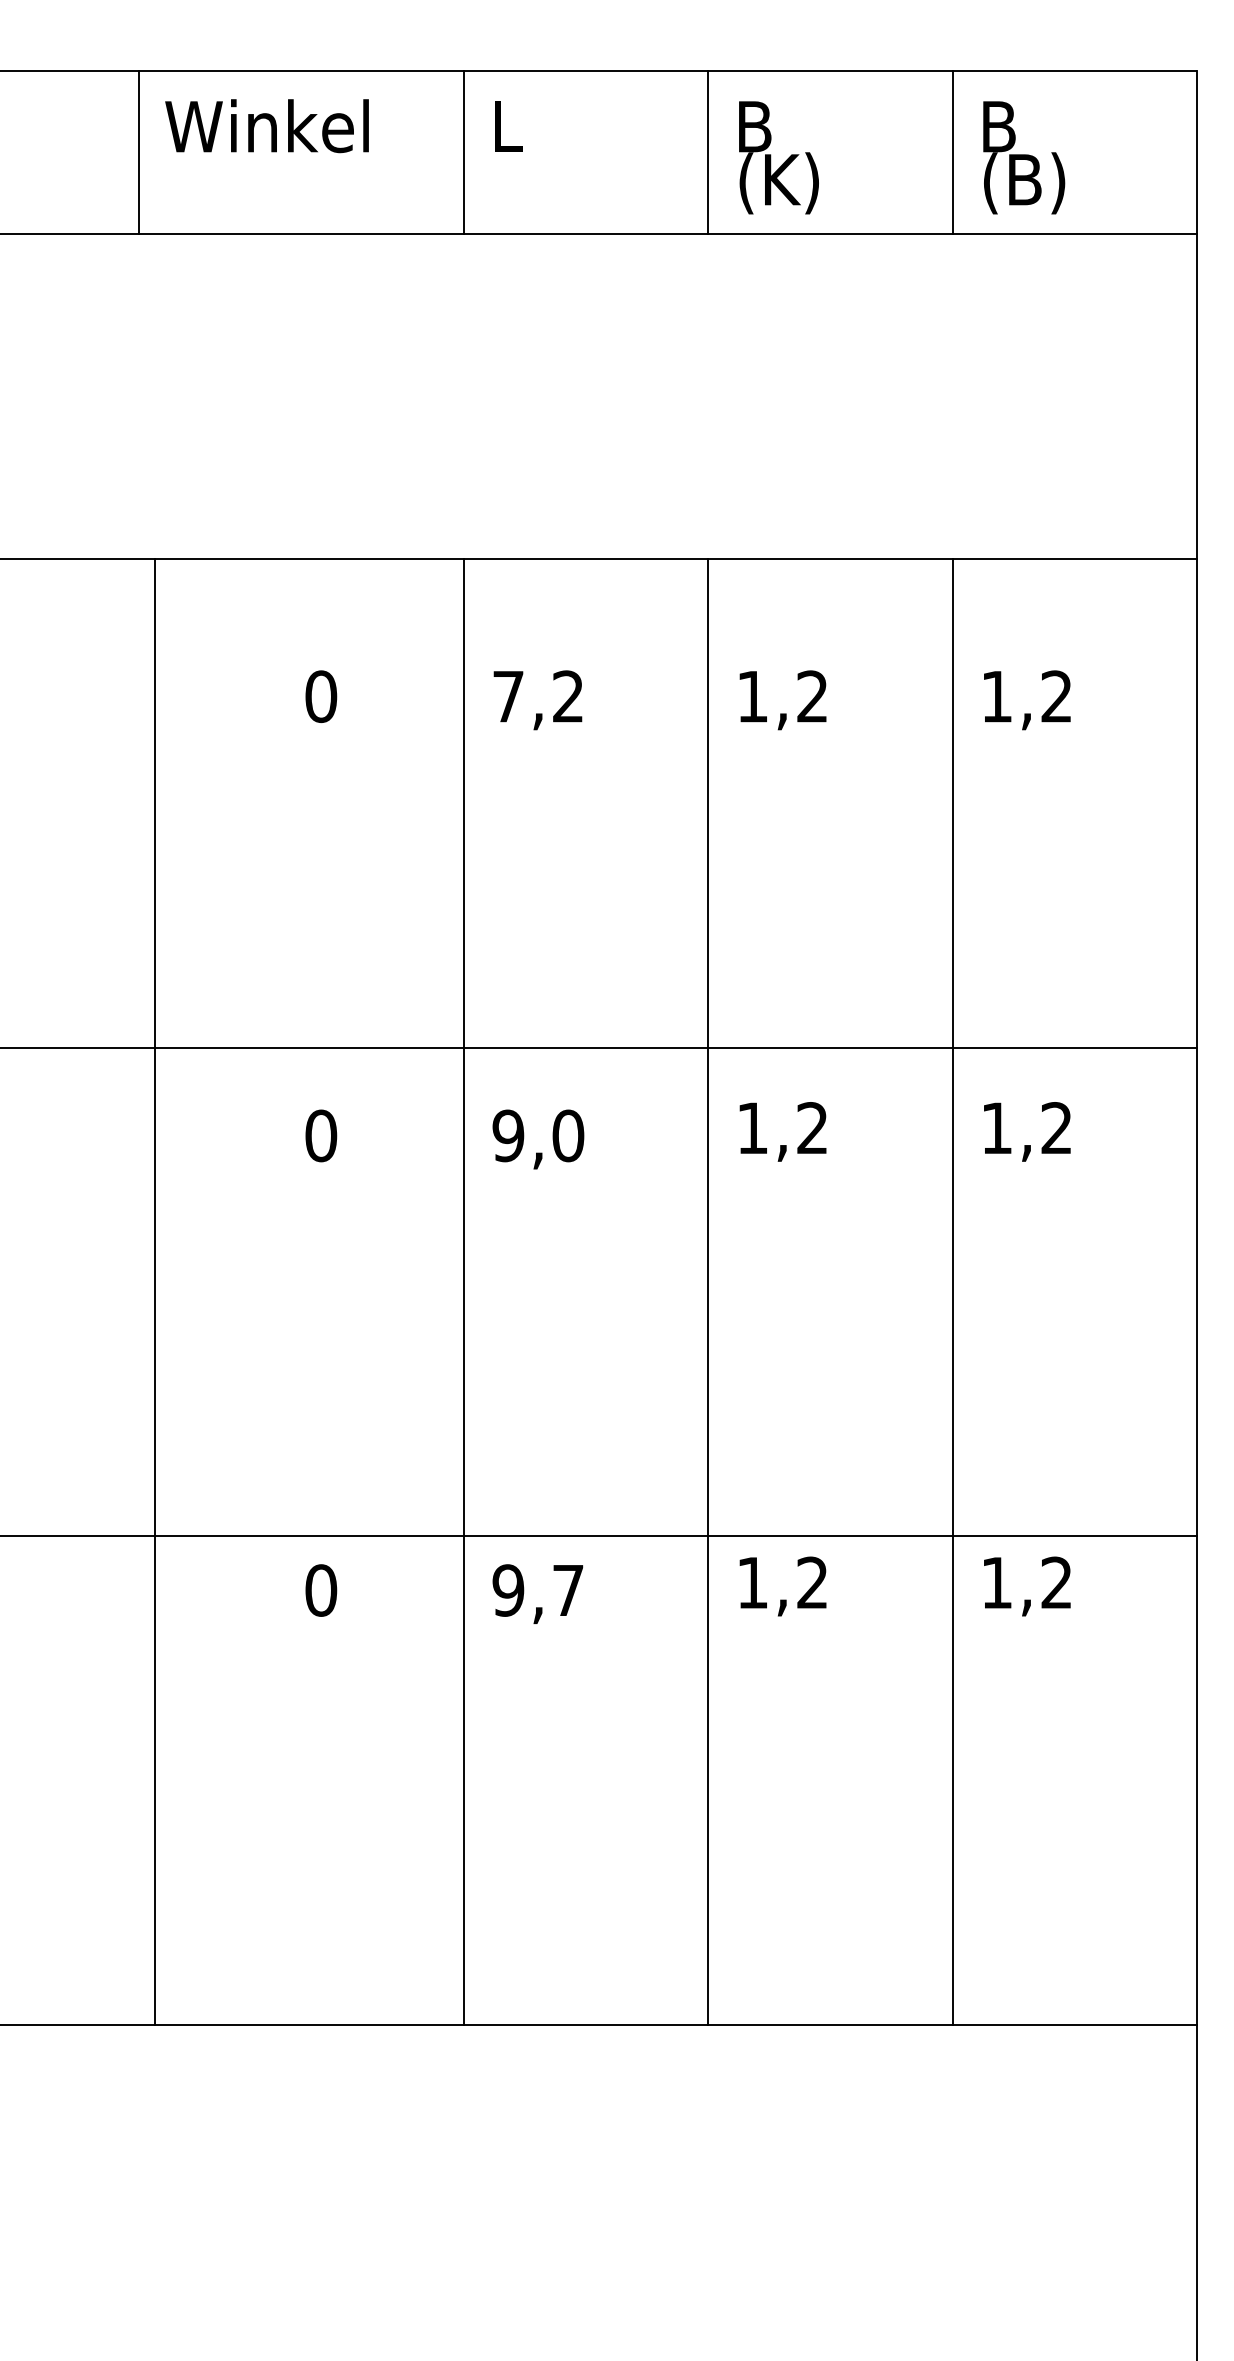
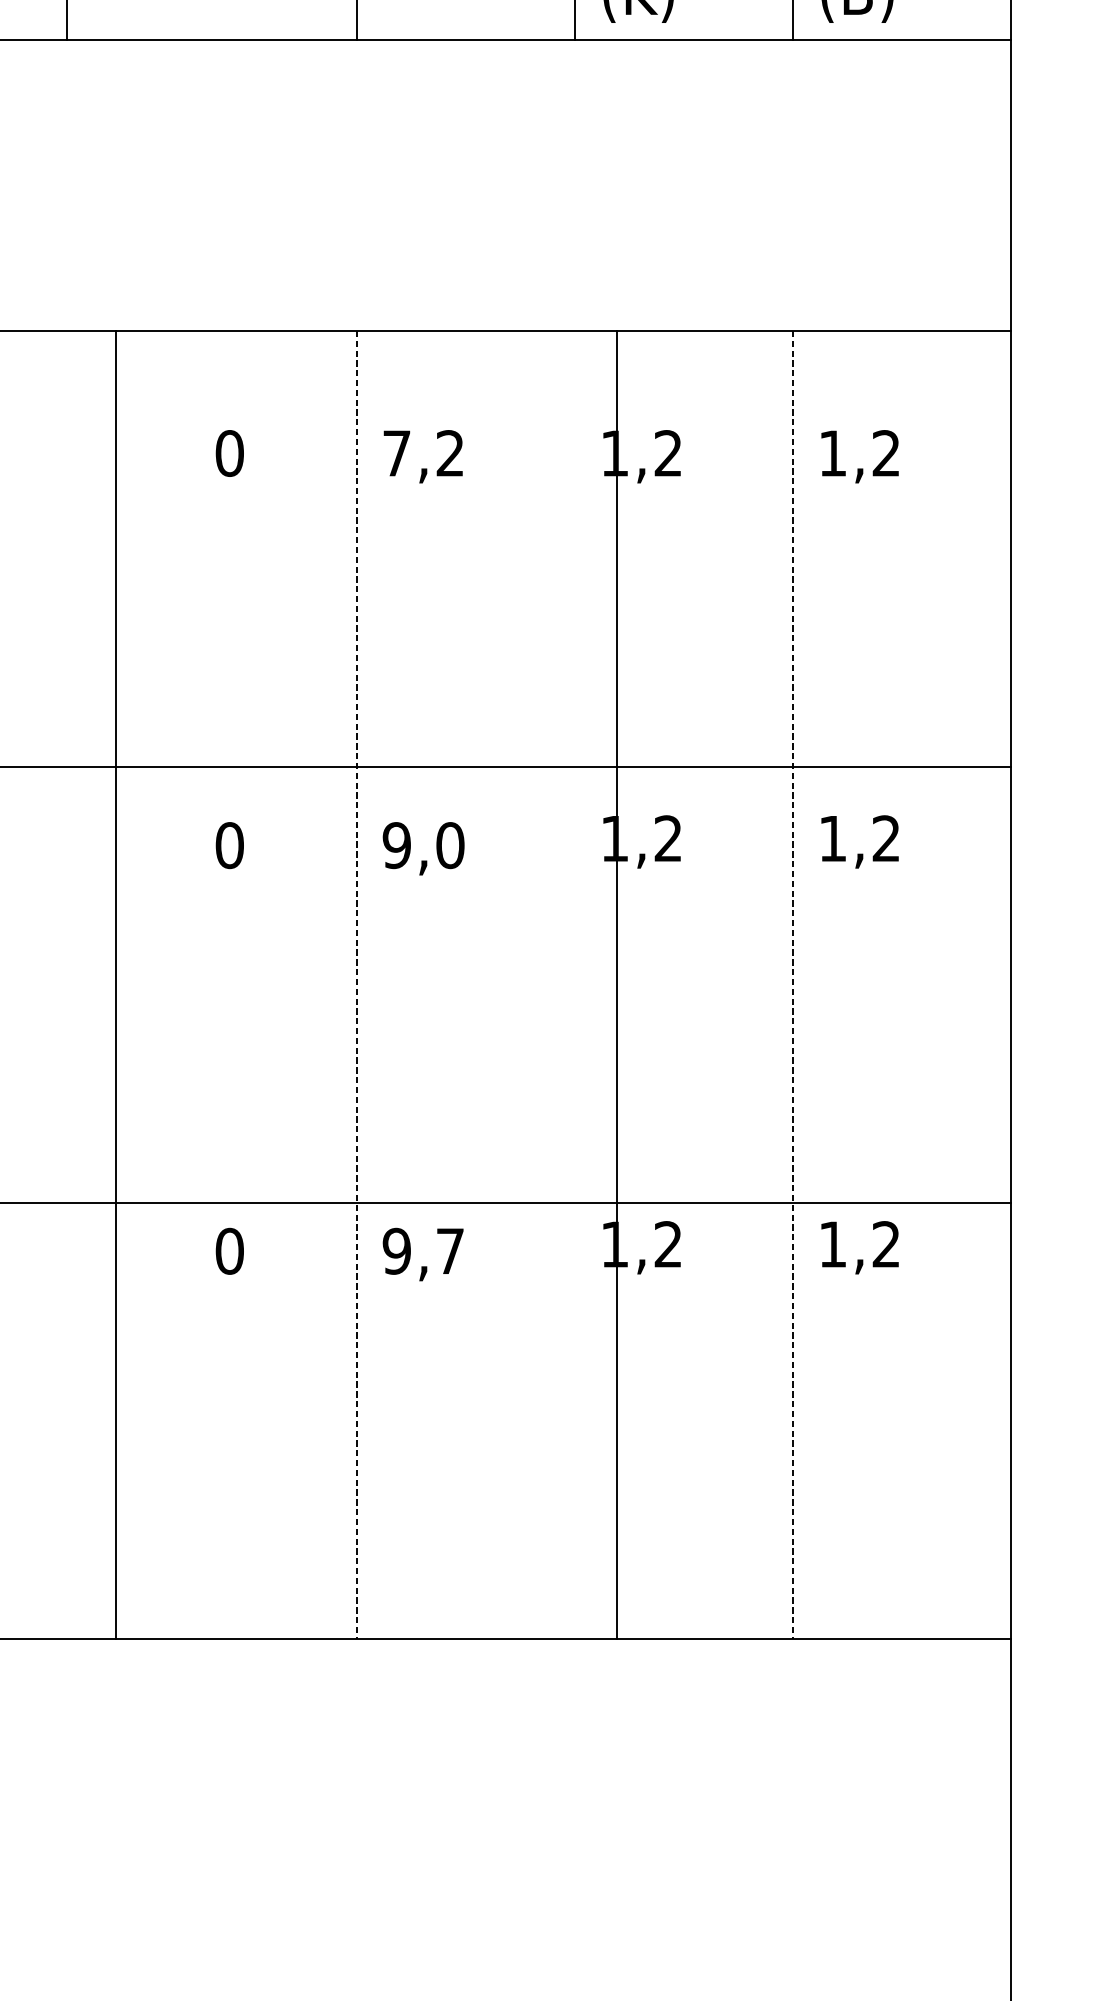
line: (154, 1291) -> (115, 984), moved
line: (708, 1291) -> (616, 984), moved
line: (464, 1292) -> (357, 985), solid -> dashed
line: (952, 1292) -> (793, 985), solid -> dashed

